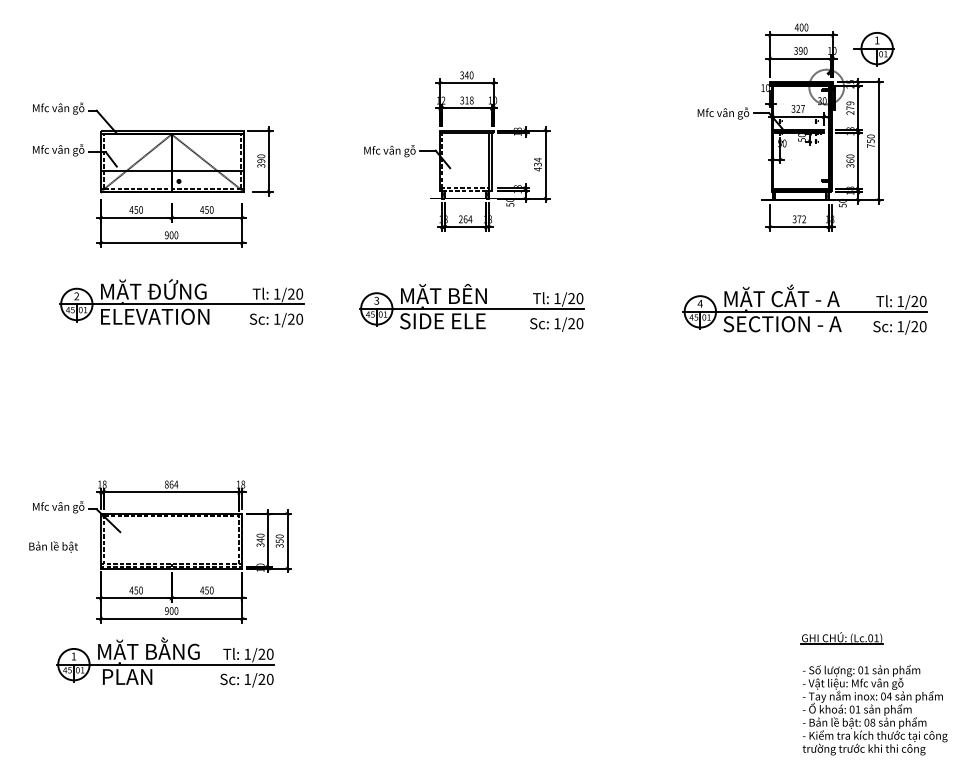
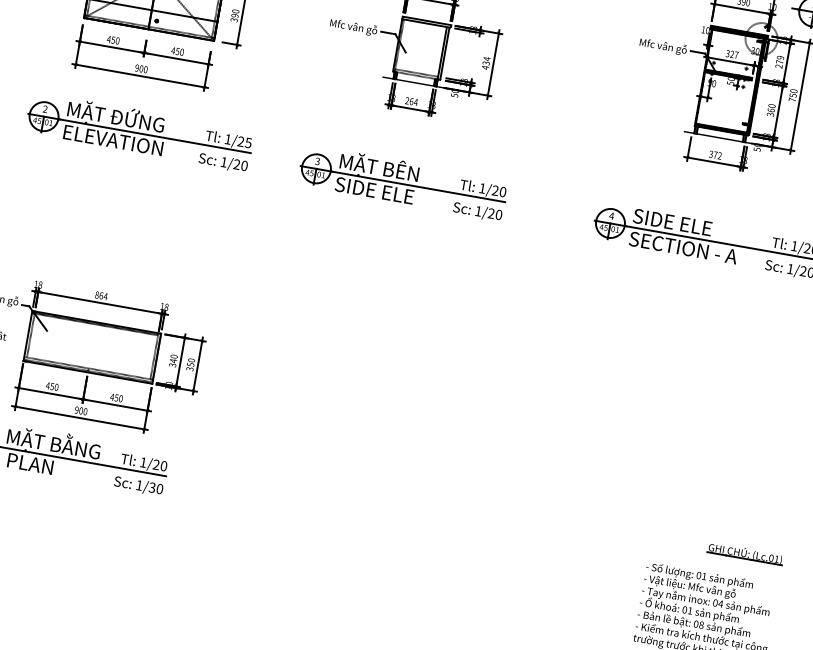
text: (299, 293) -> (248, 142), 1/20 -> 1/25
text: (781, 297) -> (686, 223), MẶT CẮT - A -> SIDE ELE
part: (841, 638) -> (744, 553), moved
text: (261, 679) -> (151, 487), 1/20 -> 1/30

